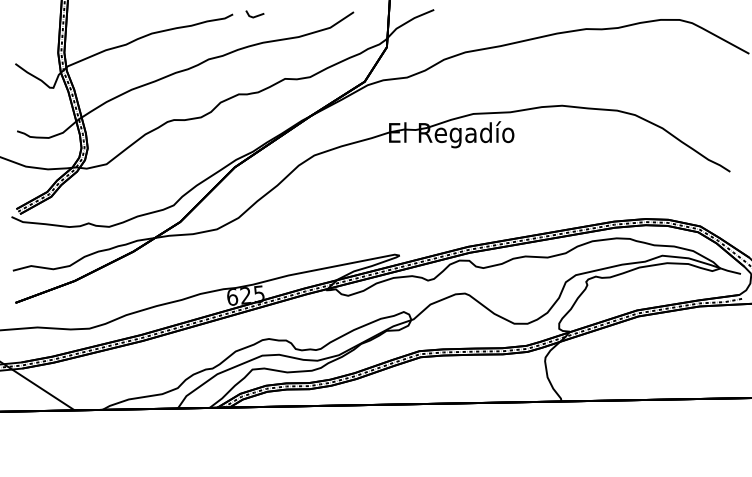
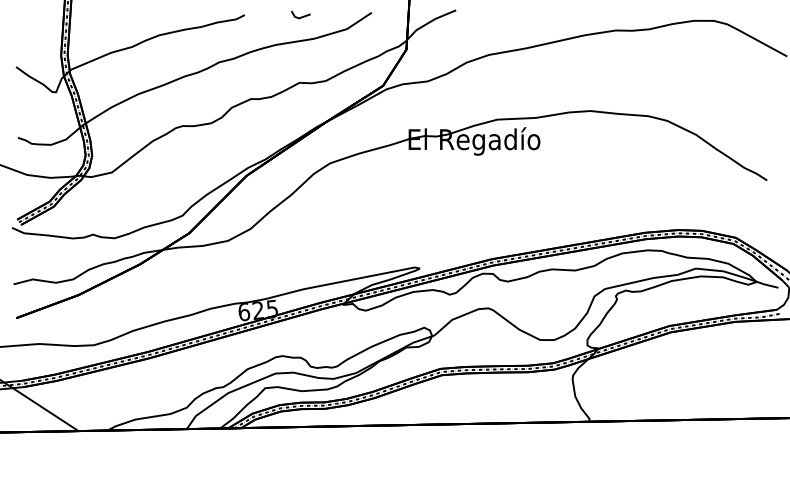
line: (254, 15) -> (300, 16), moved

